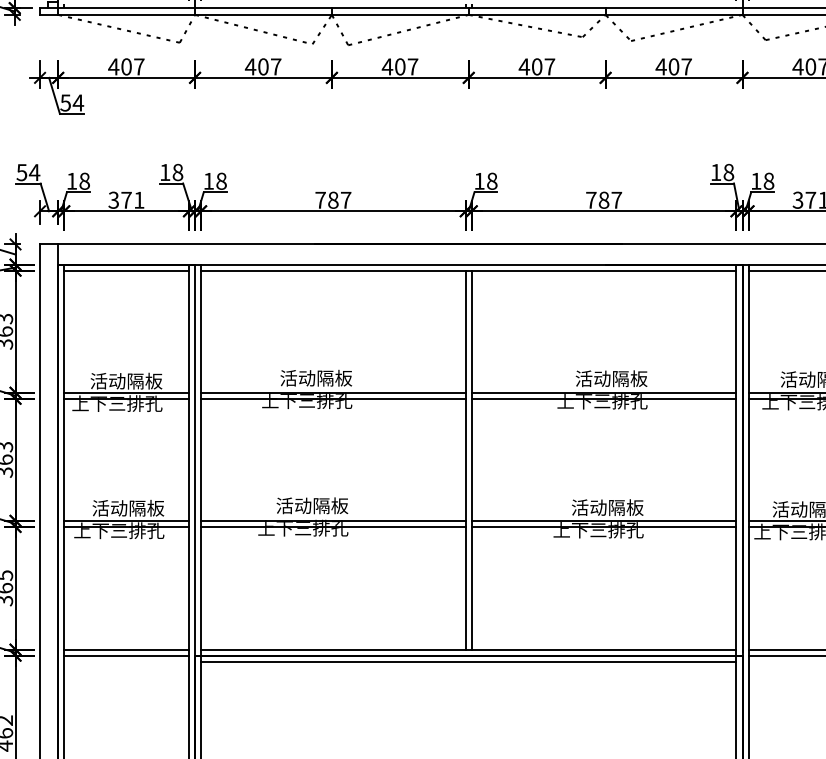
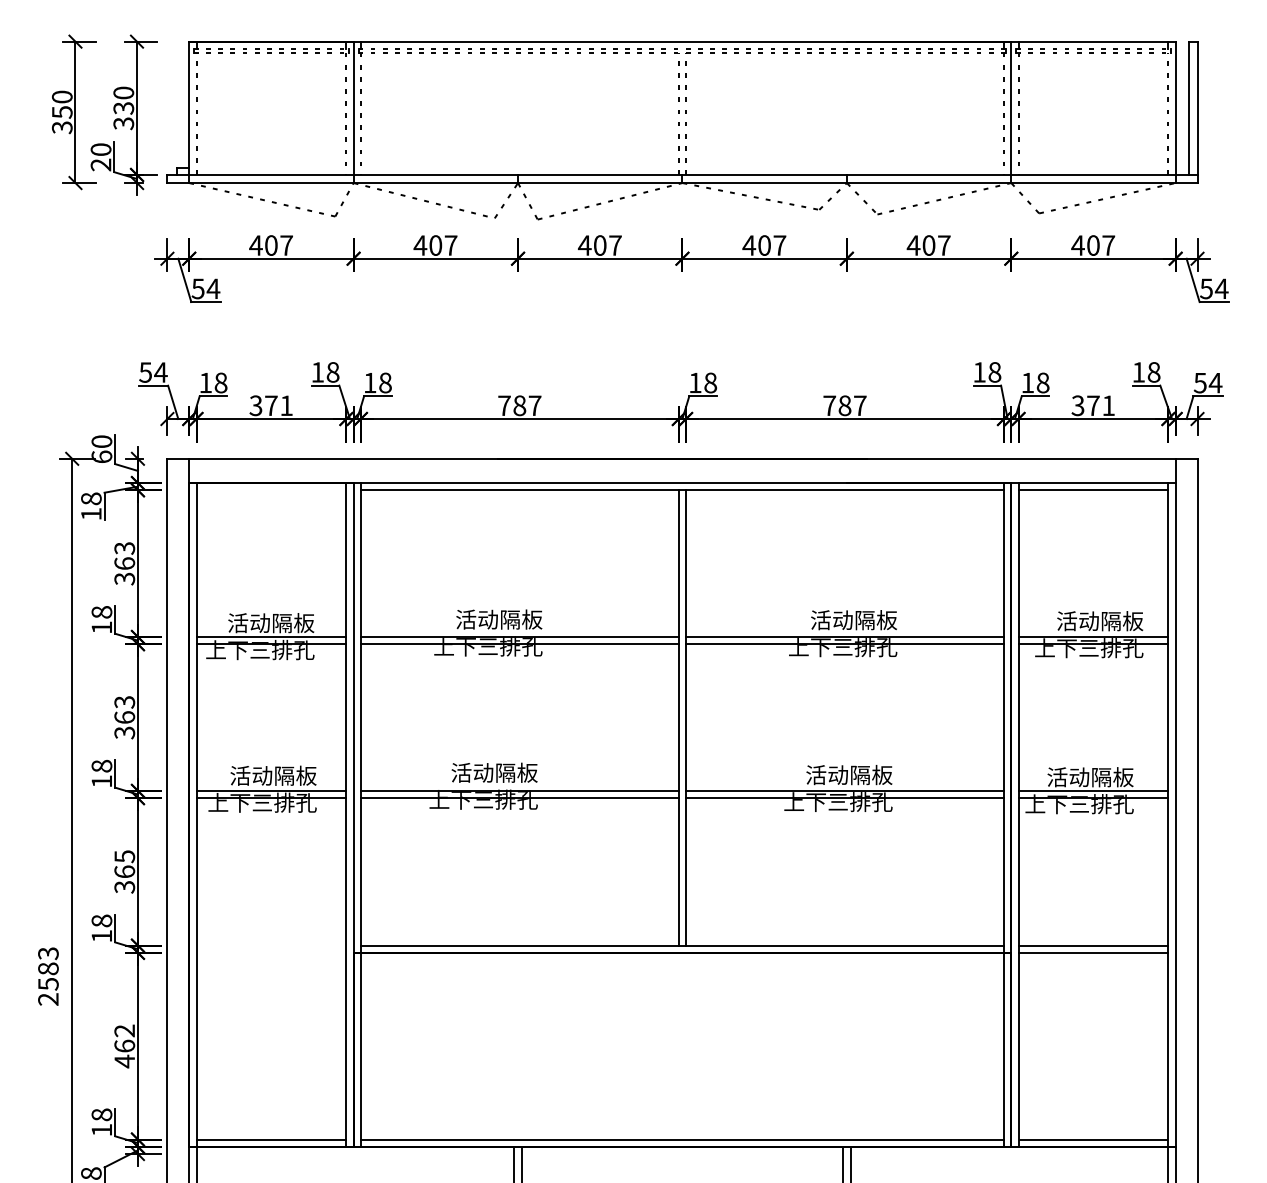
line: (126, 270) -> (271, 490), removed
line: (126, 649) -> (271, 945), removed
line: (126, 655) -> (271, 952), removed
line: (468, 662) -> (682, 960), removed

